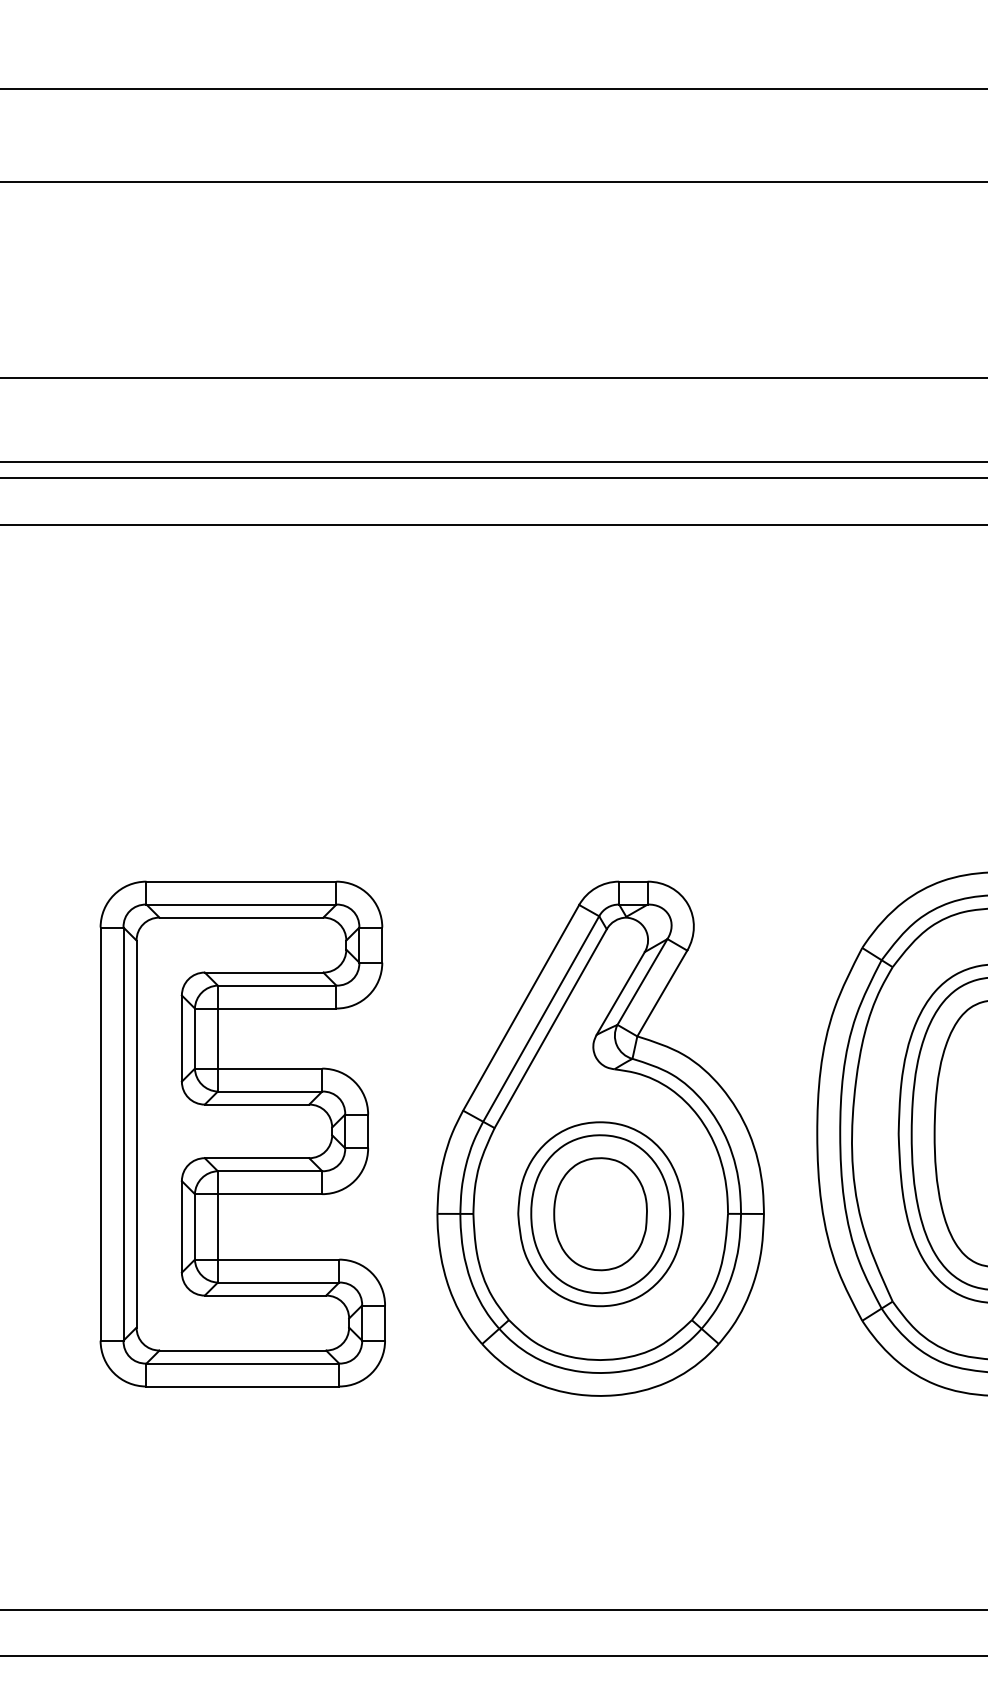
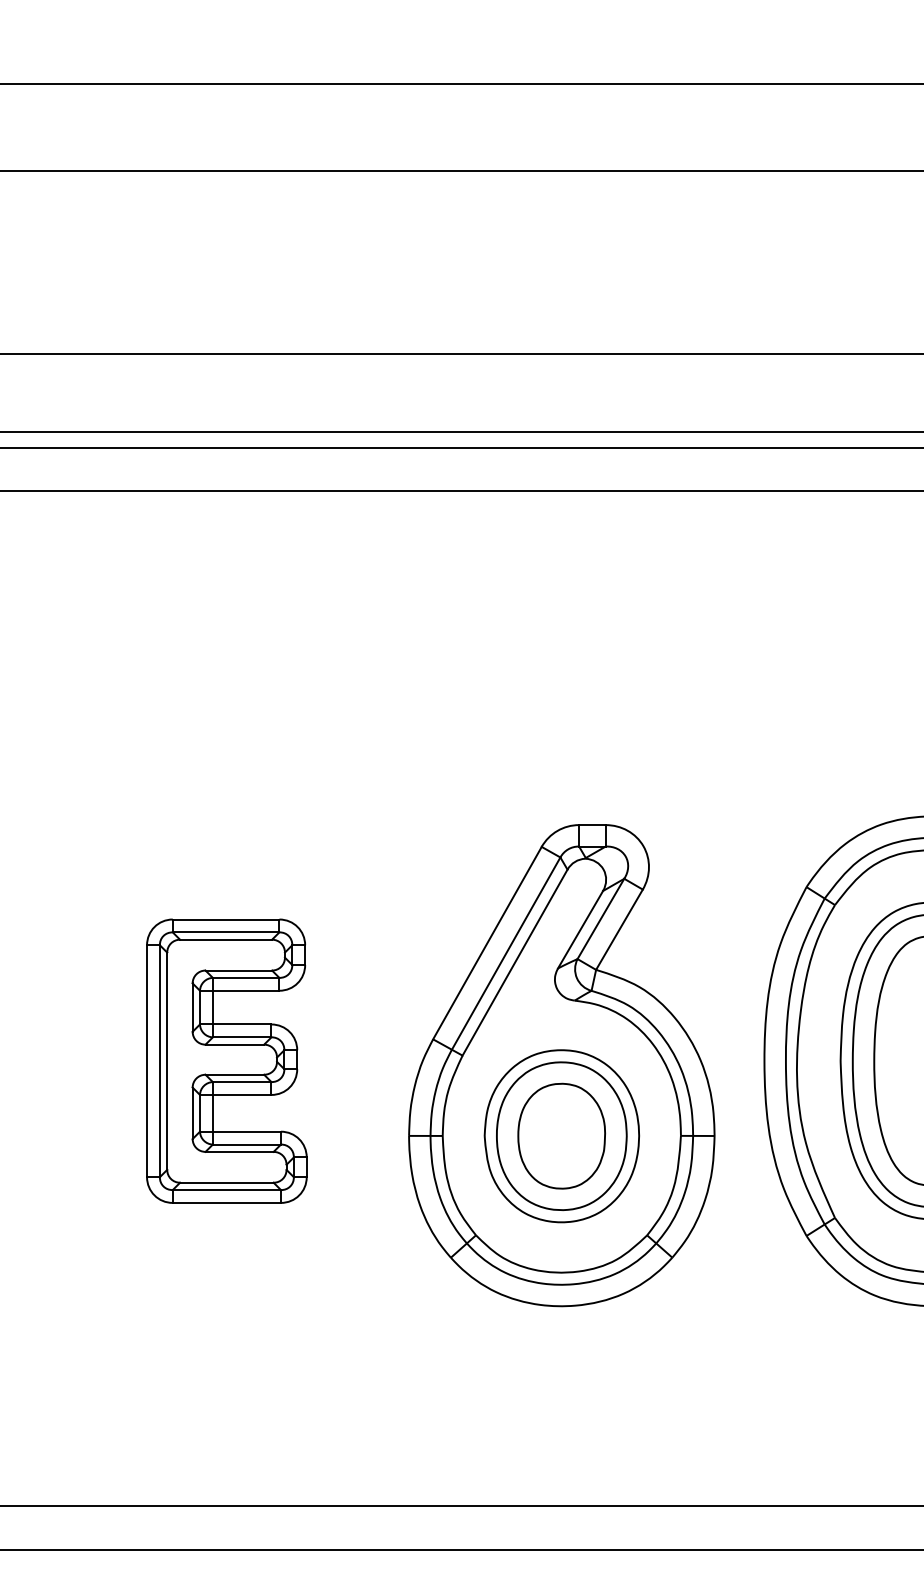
part: (242, 1133) -> (226, 1060), size x0.6

